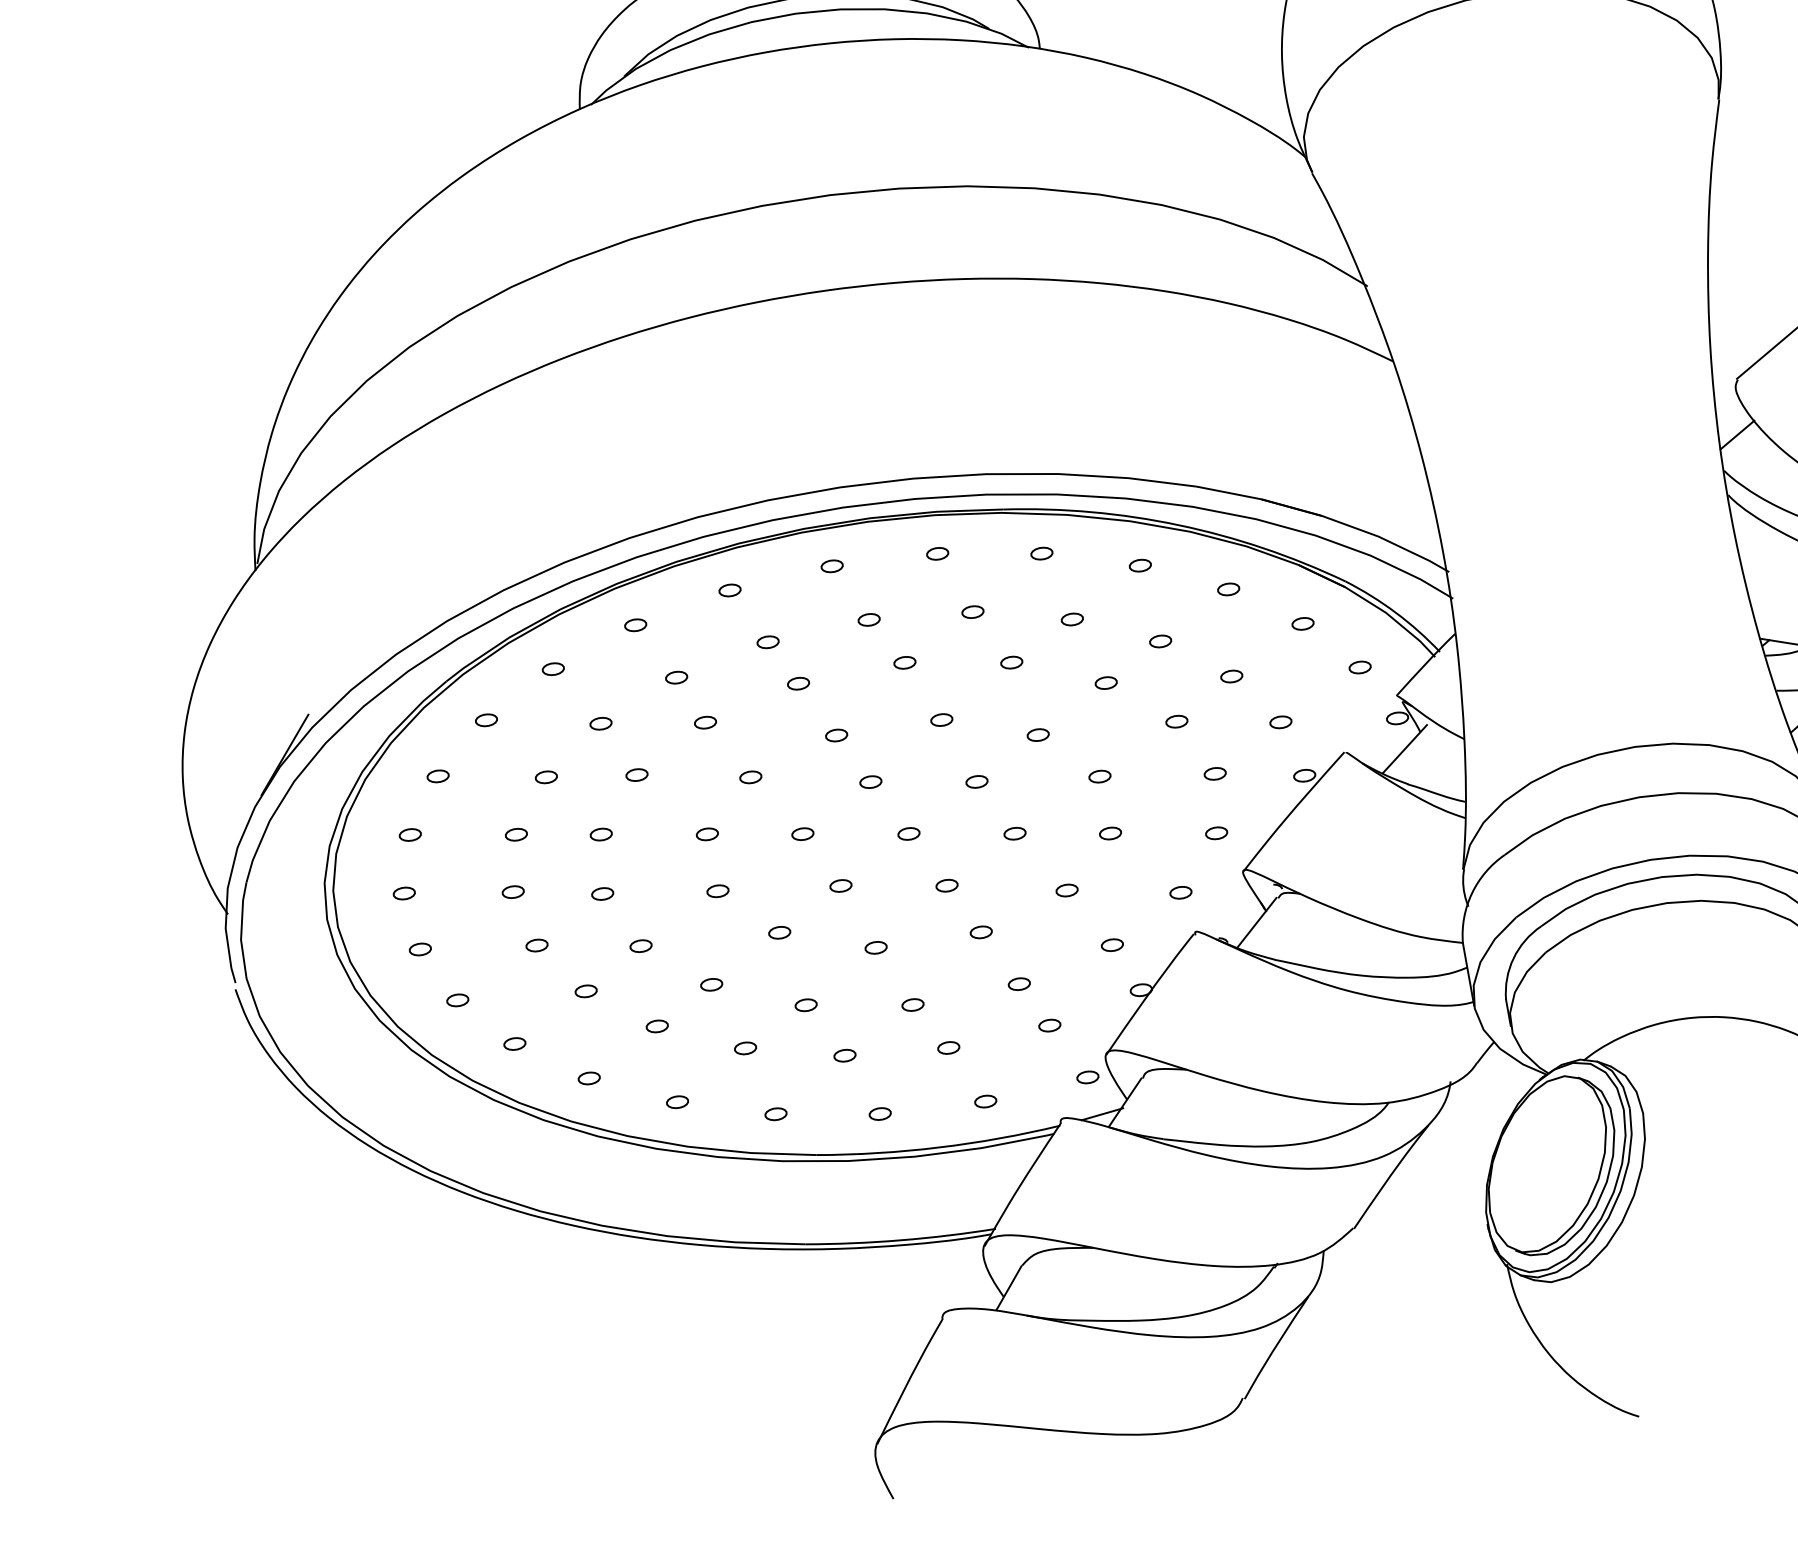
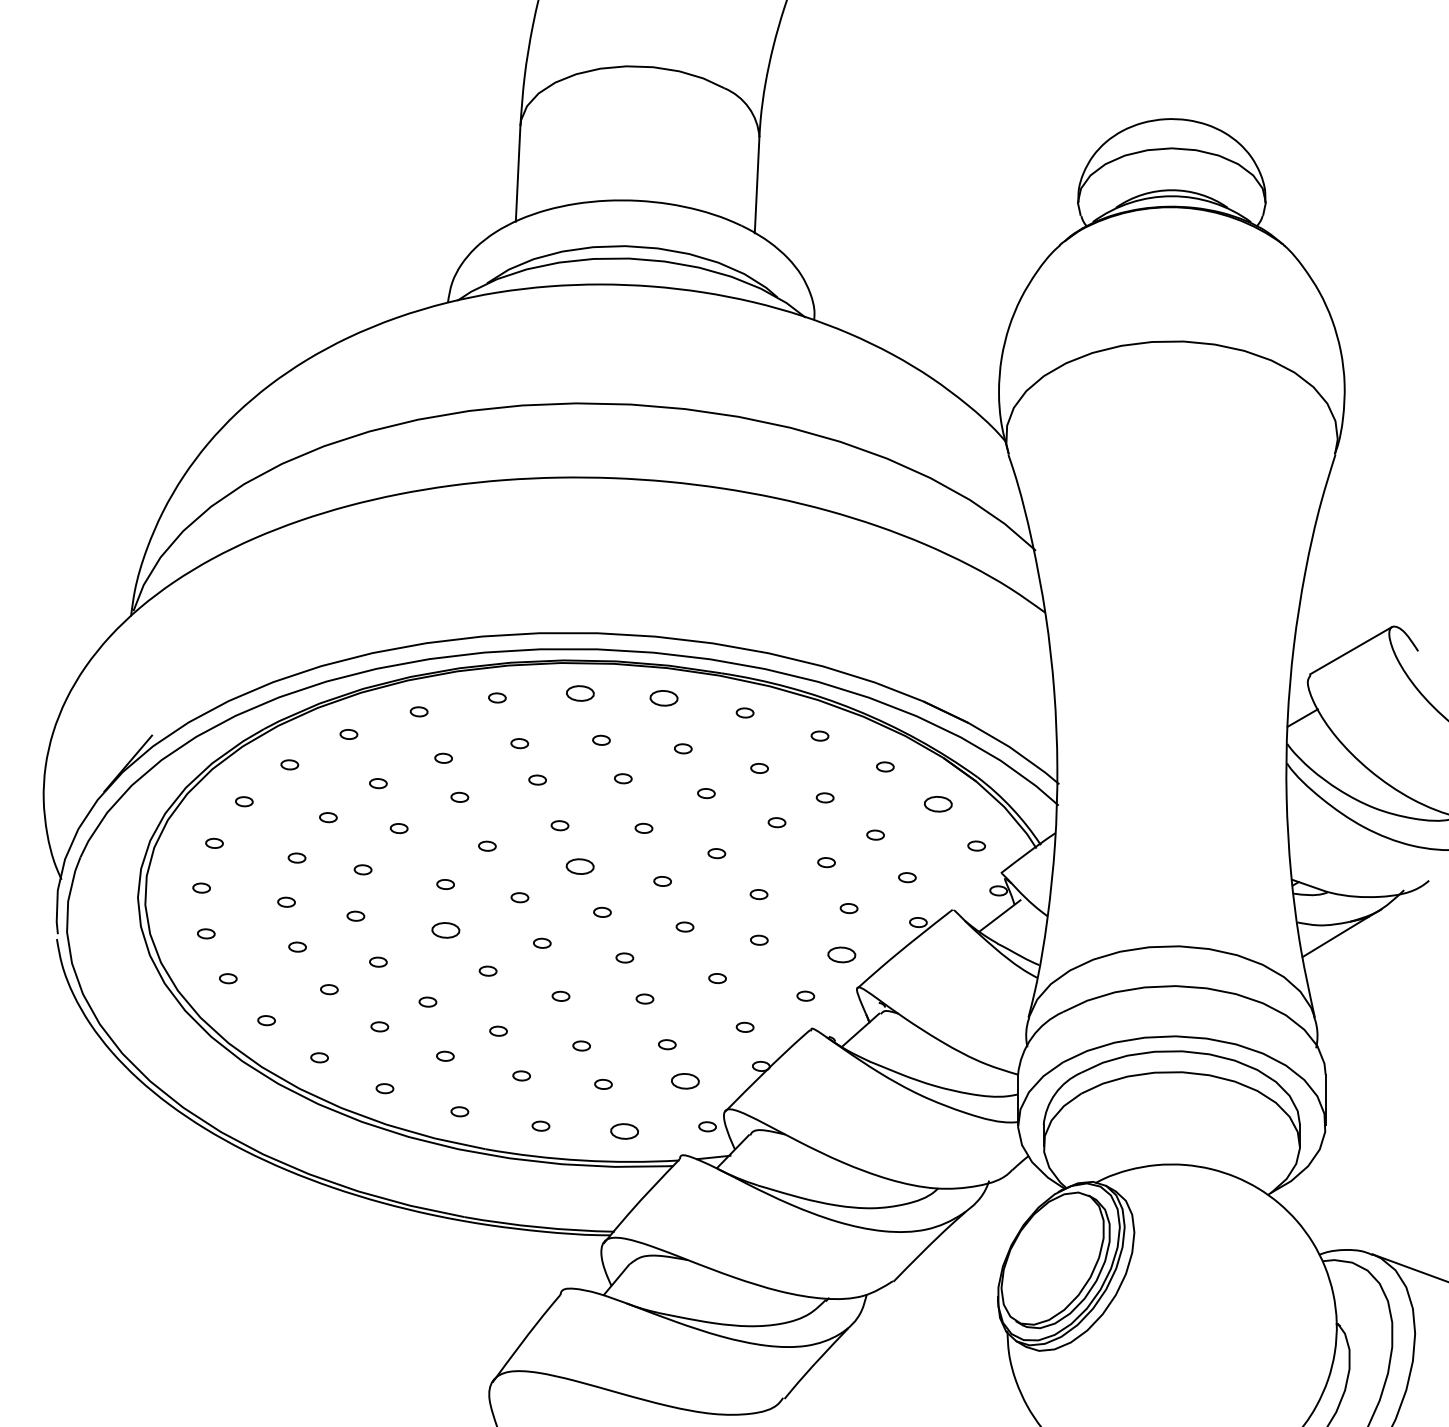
part: (937, 553) -> (663, 698), size x1.6
part: (831, 566) -> (579, 693), size x1.6
part: (1303, 623) -> (938, 803), size x1.6
part: (870, 781) -> (579, 866), size x1.6
part: (1216, 832) -> (841, 954), size x1.6
part: (717, 890) -> (445, 929), size x1.6
part: (1048, 1024) -> (684, 1080), size x1.6
part: (985, 1100) -> (624, 1130), size x1.6

